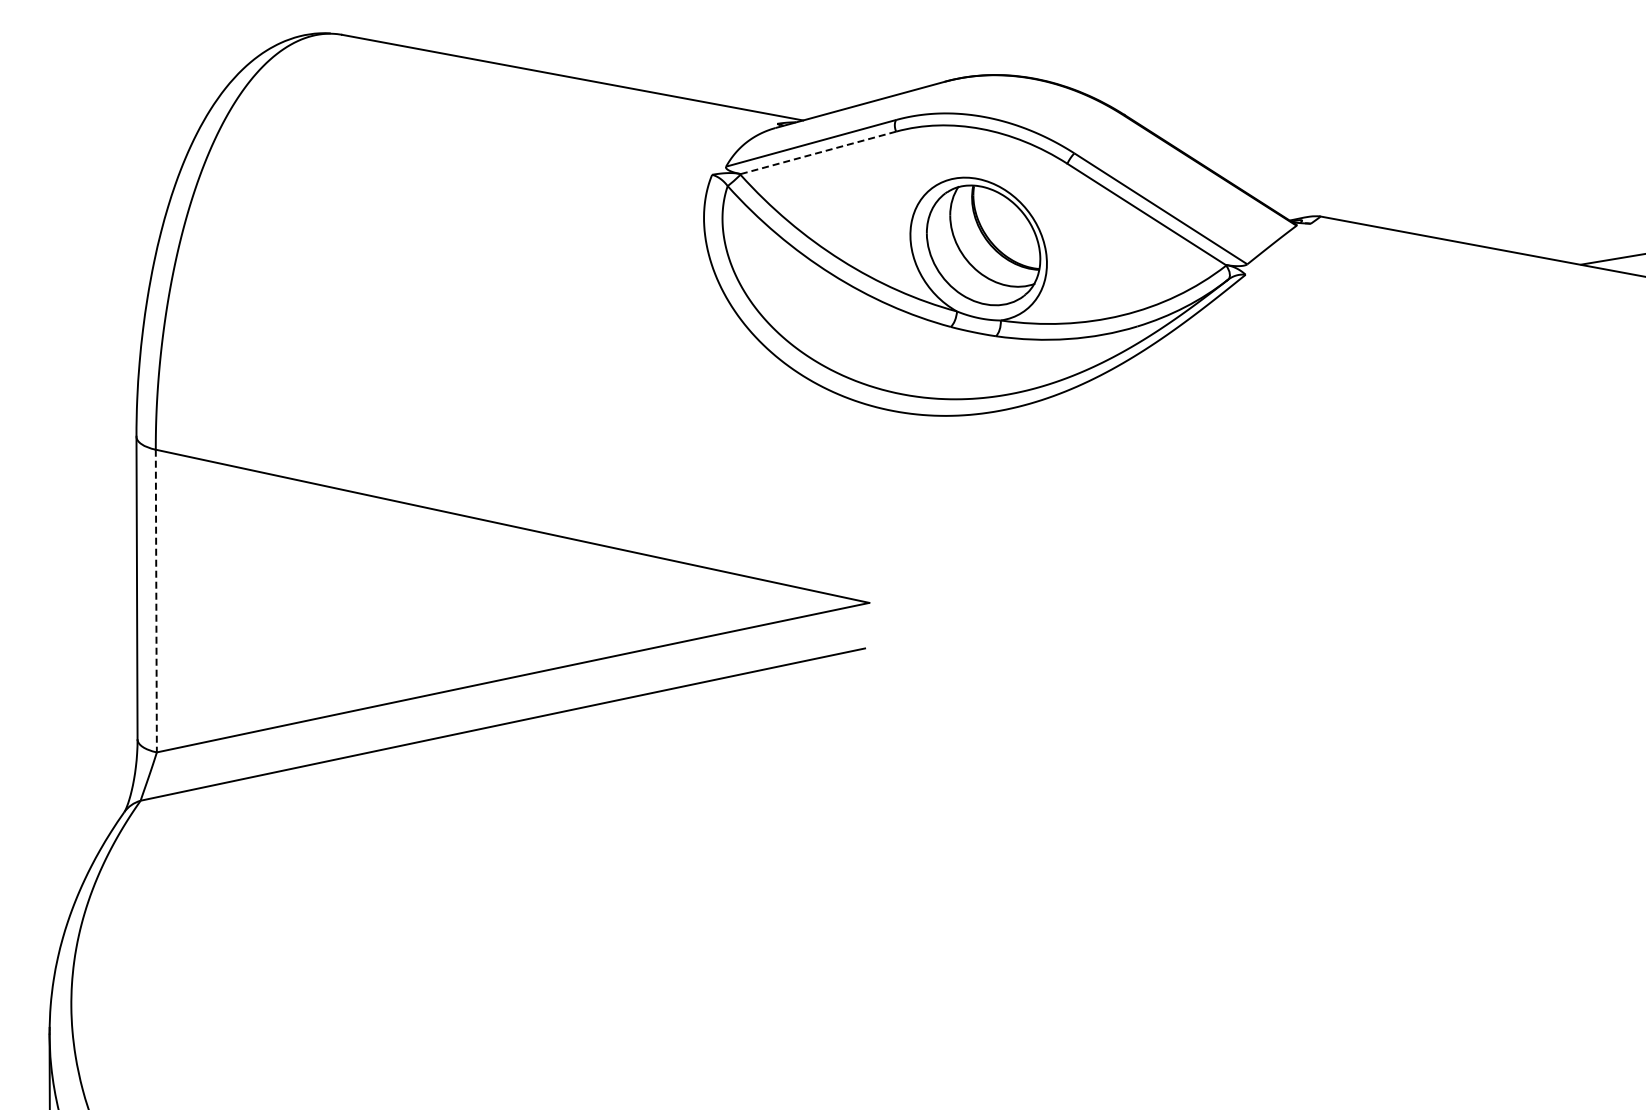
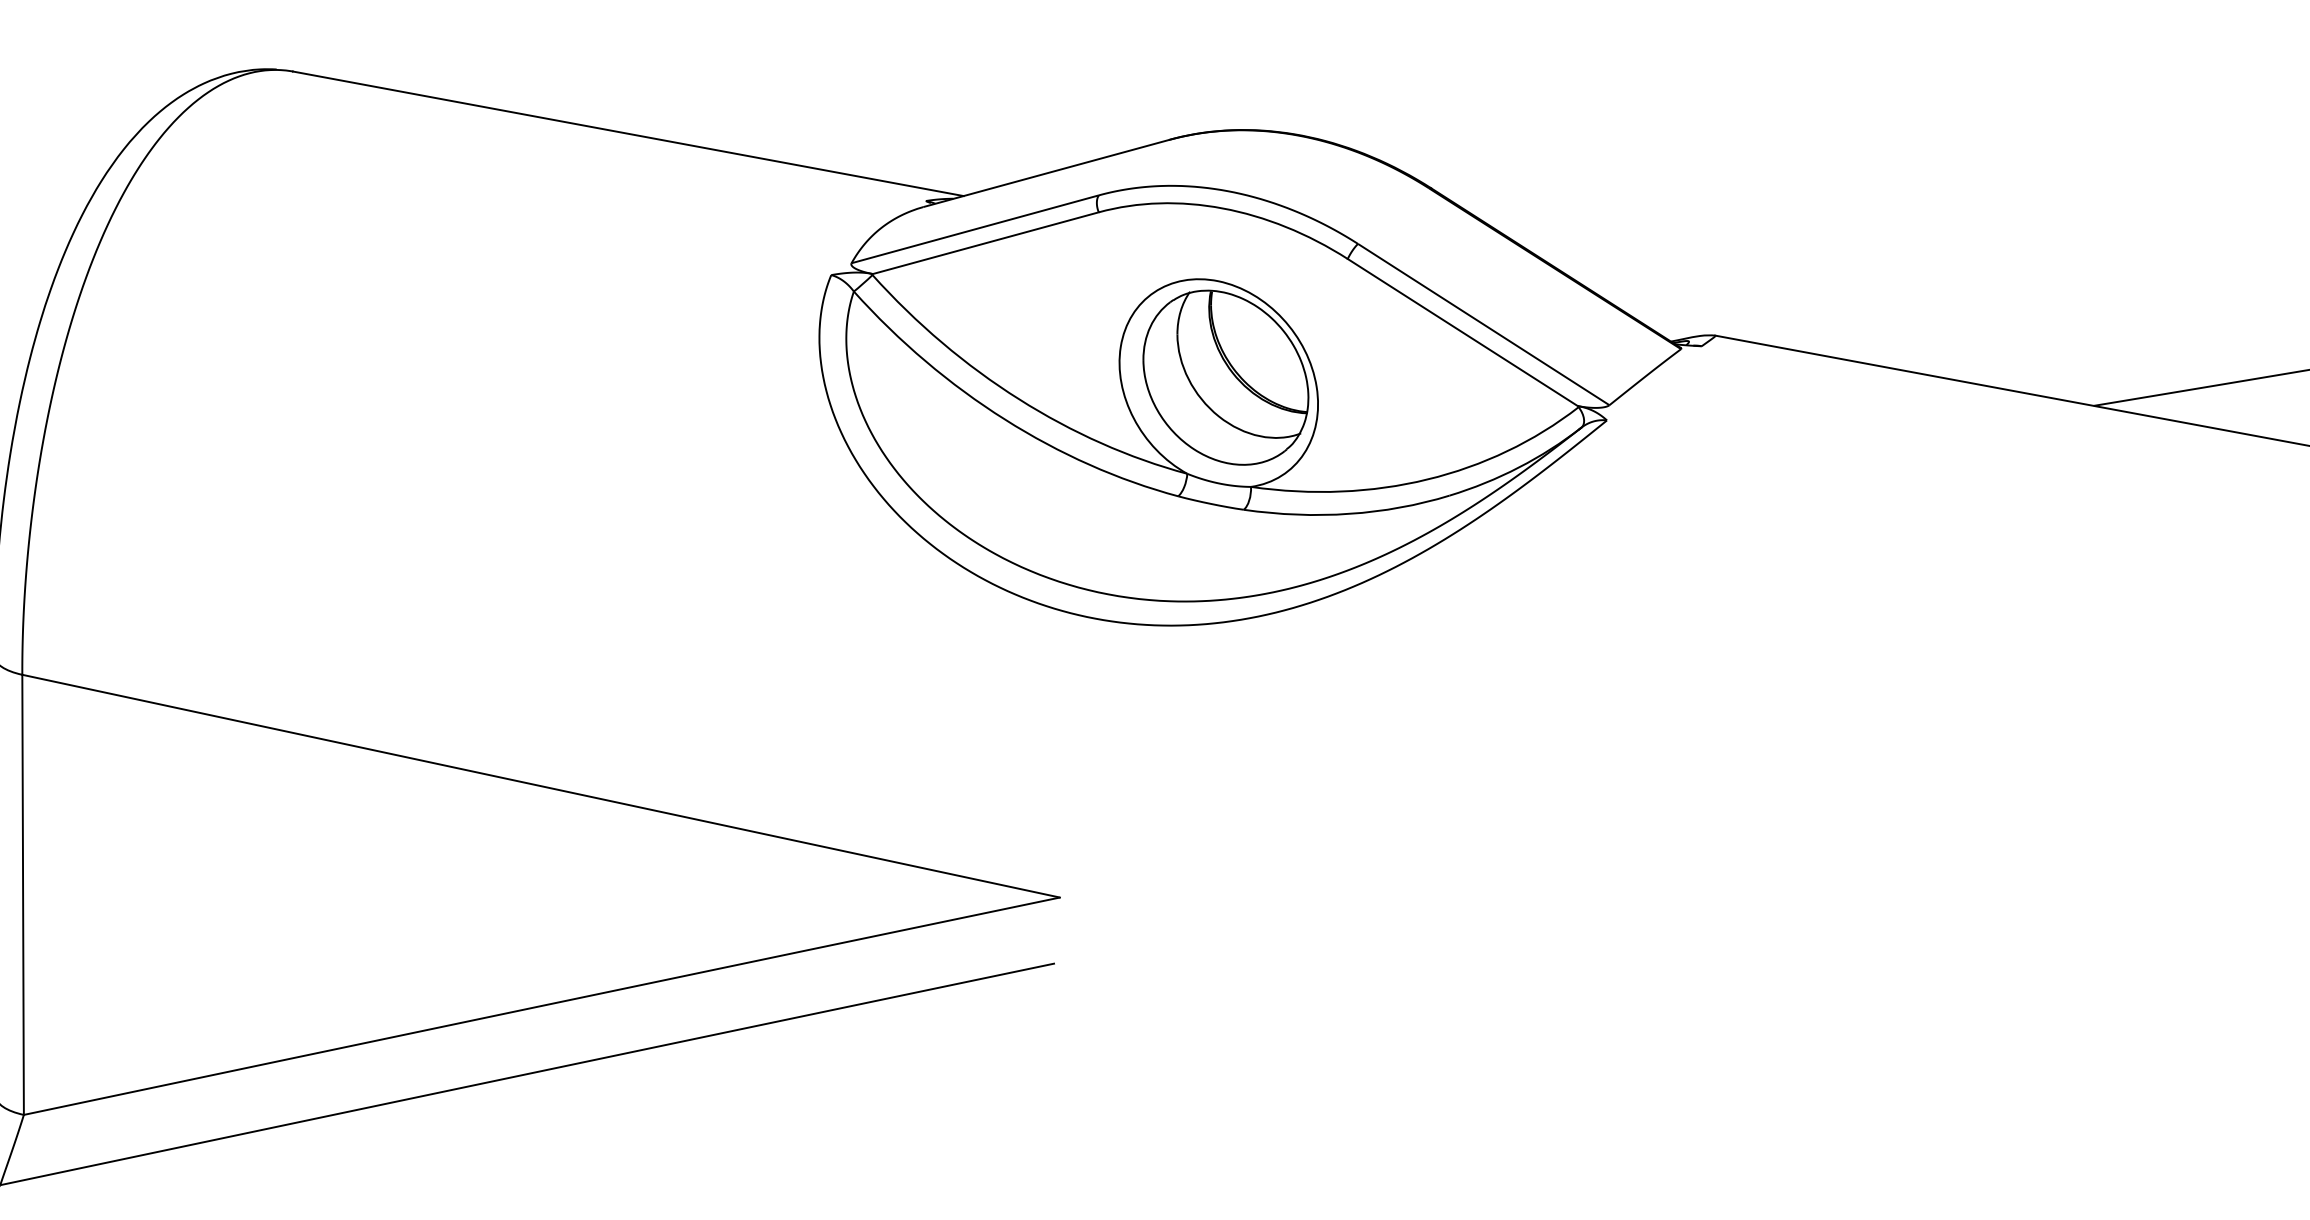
line: (818, 152) -> (985, 242), dashed -> solid
line: (156, 601) -> (23, 895), dashed -> solid

